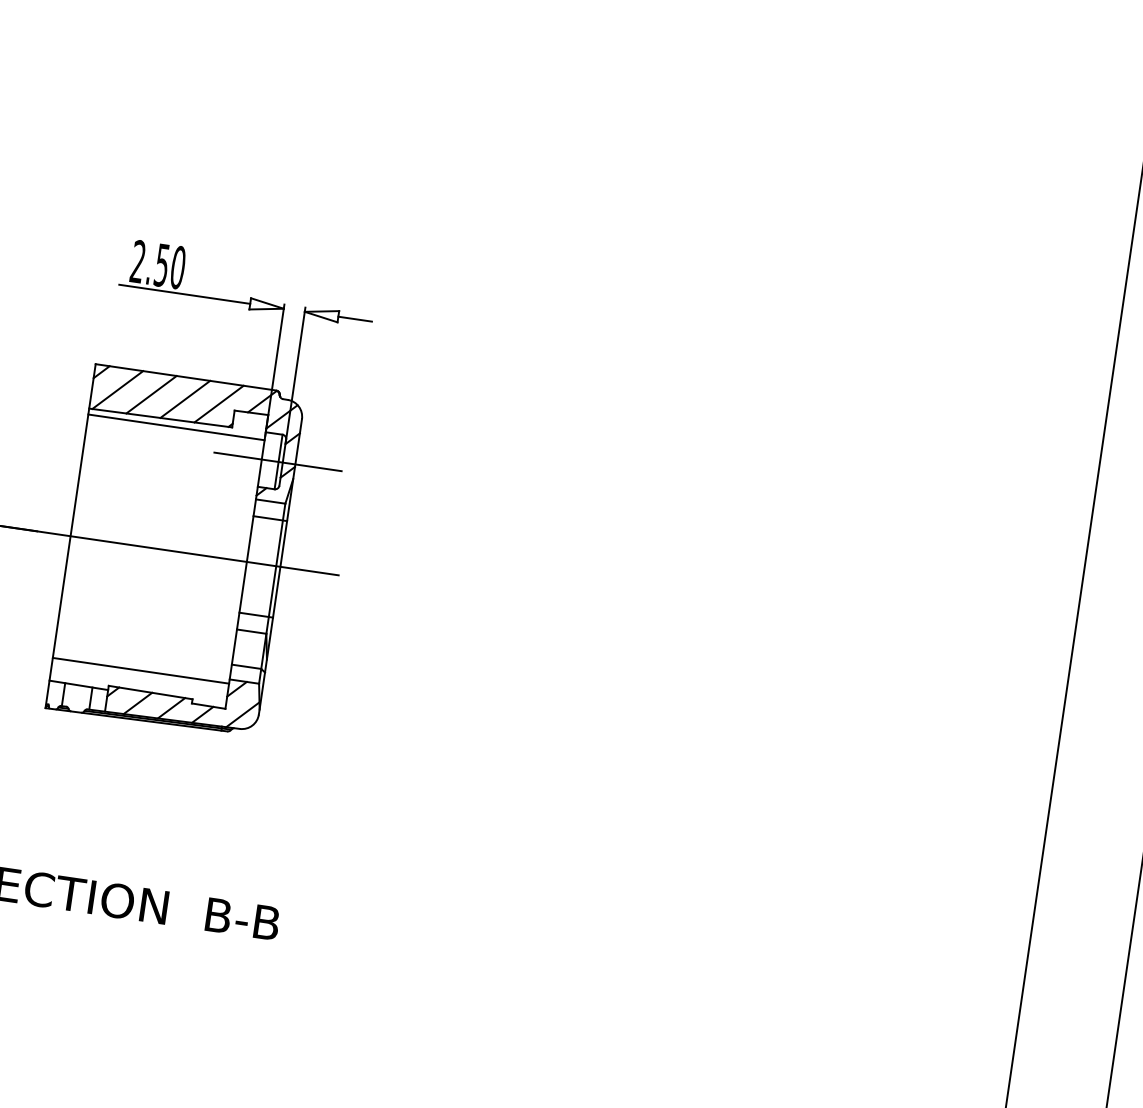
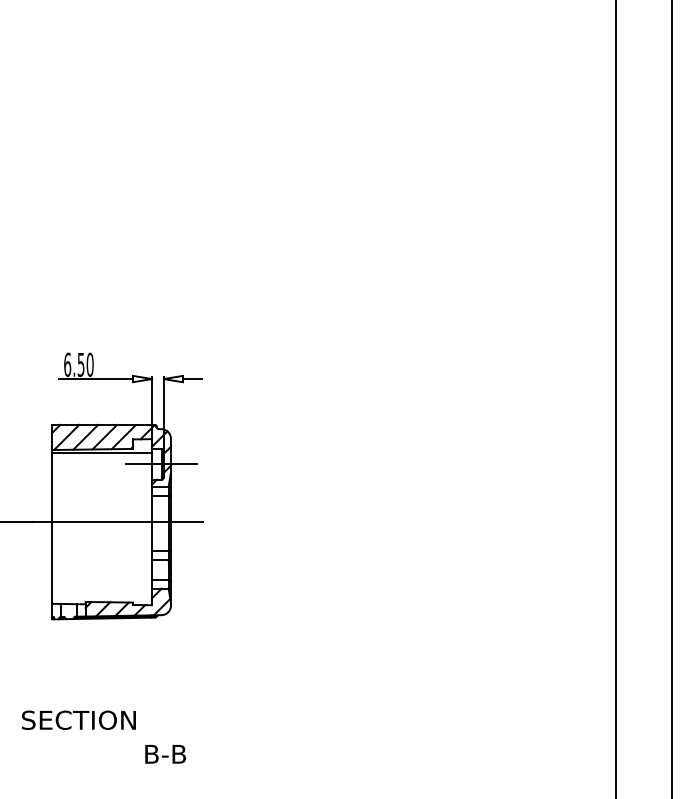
text: (138, 261) -> (67, 364), 2.50 -> 6.50
line: (141, 671) -> (102, 591), removed
text: (242, 919) -> (165, 754), moved

